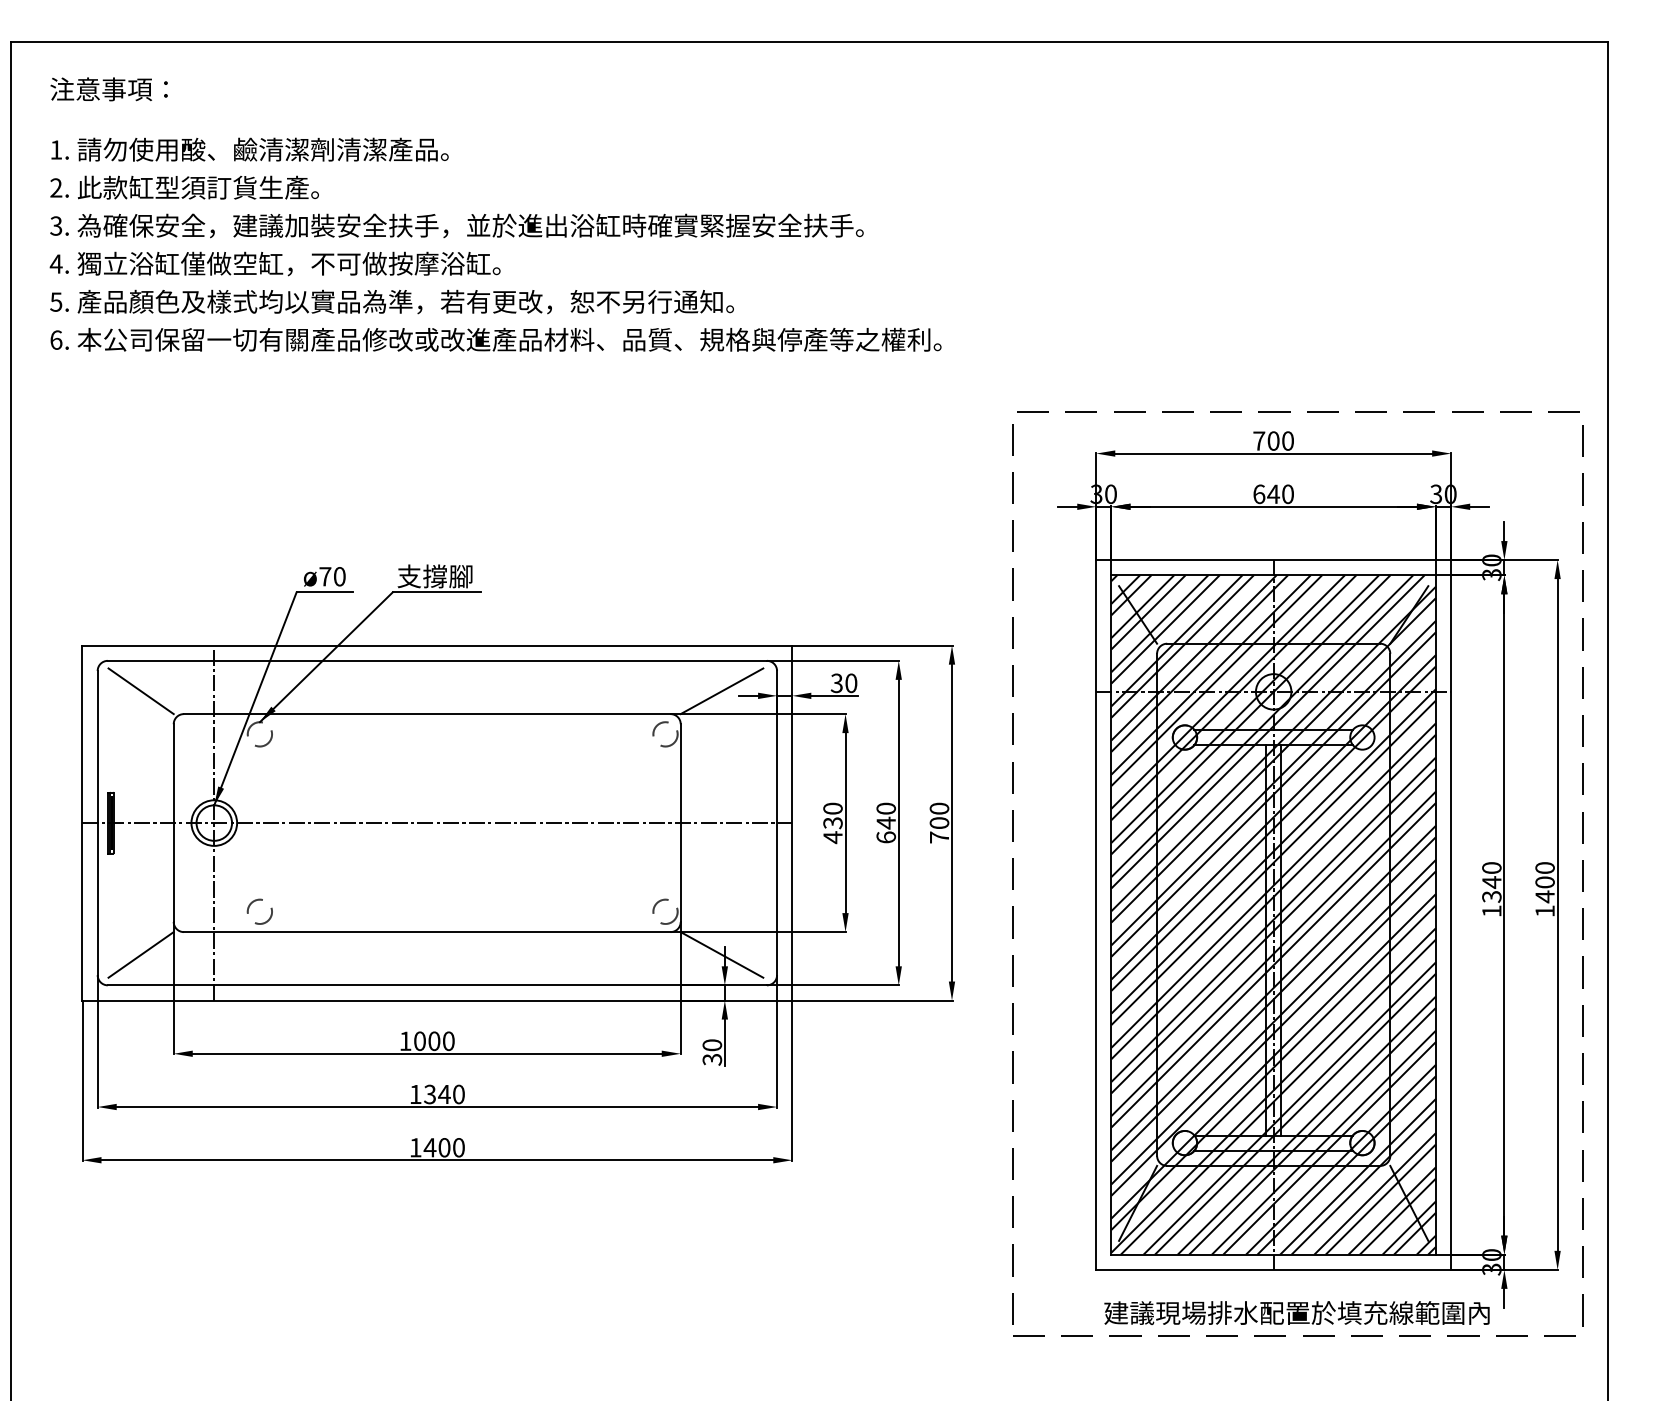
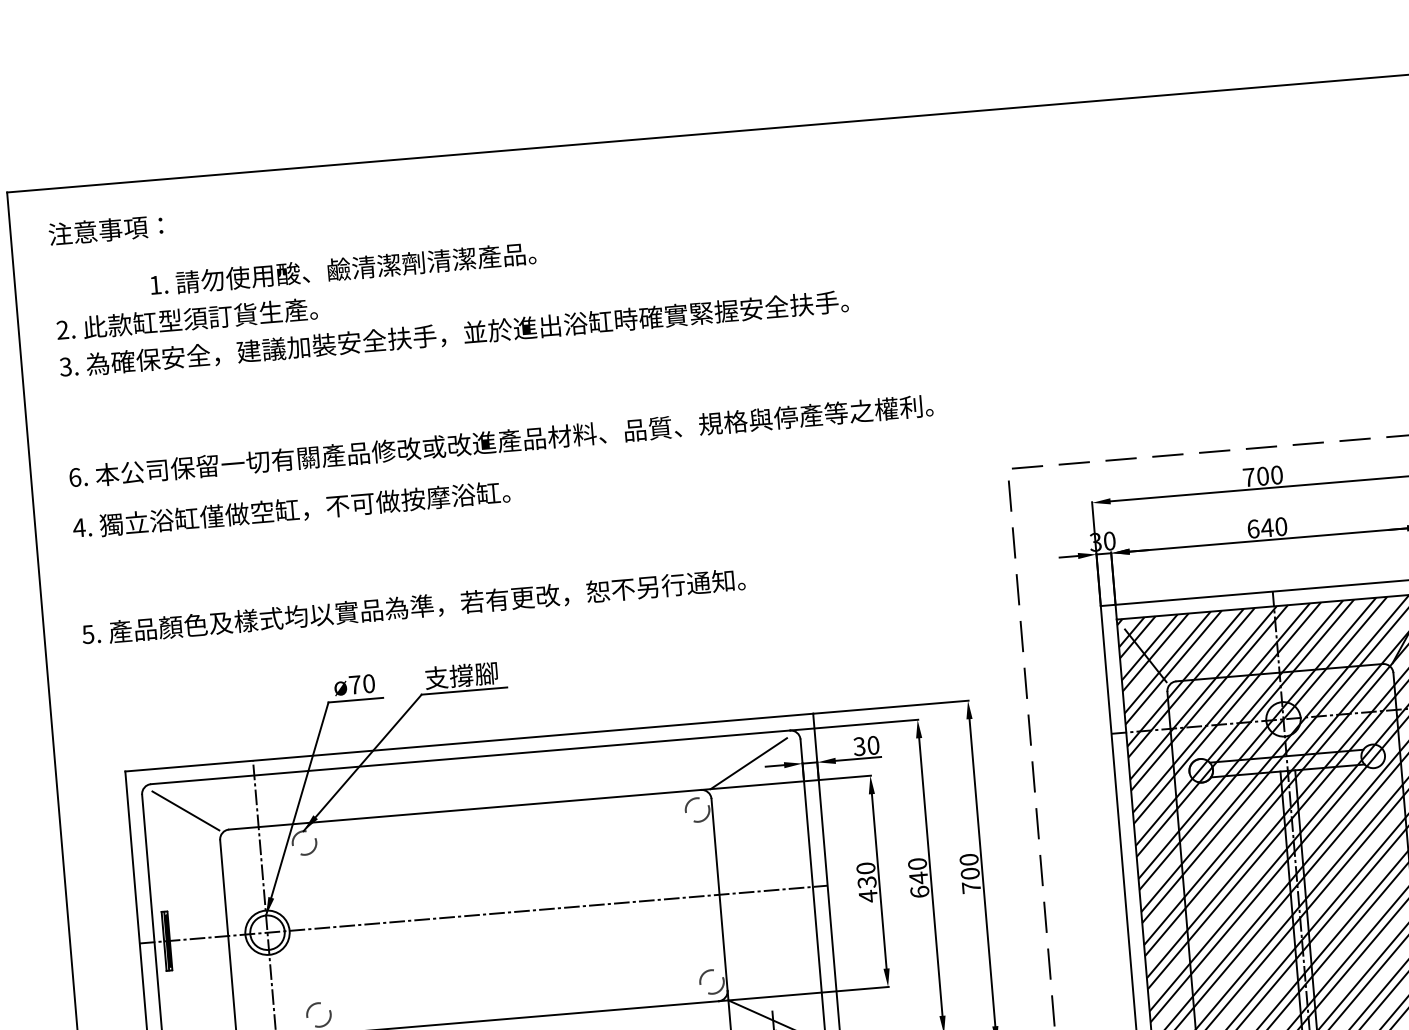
text: (249, 149) -> (342, 269), moved
text: (274, 263) -> (290, 509), moved
text: (391, 301) -> (413, 606), moved

